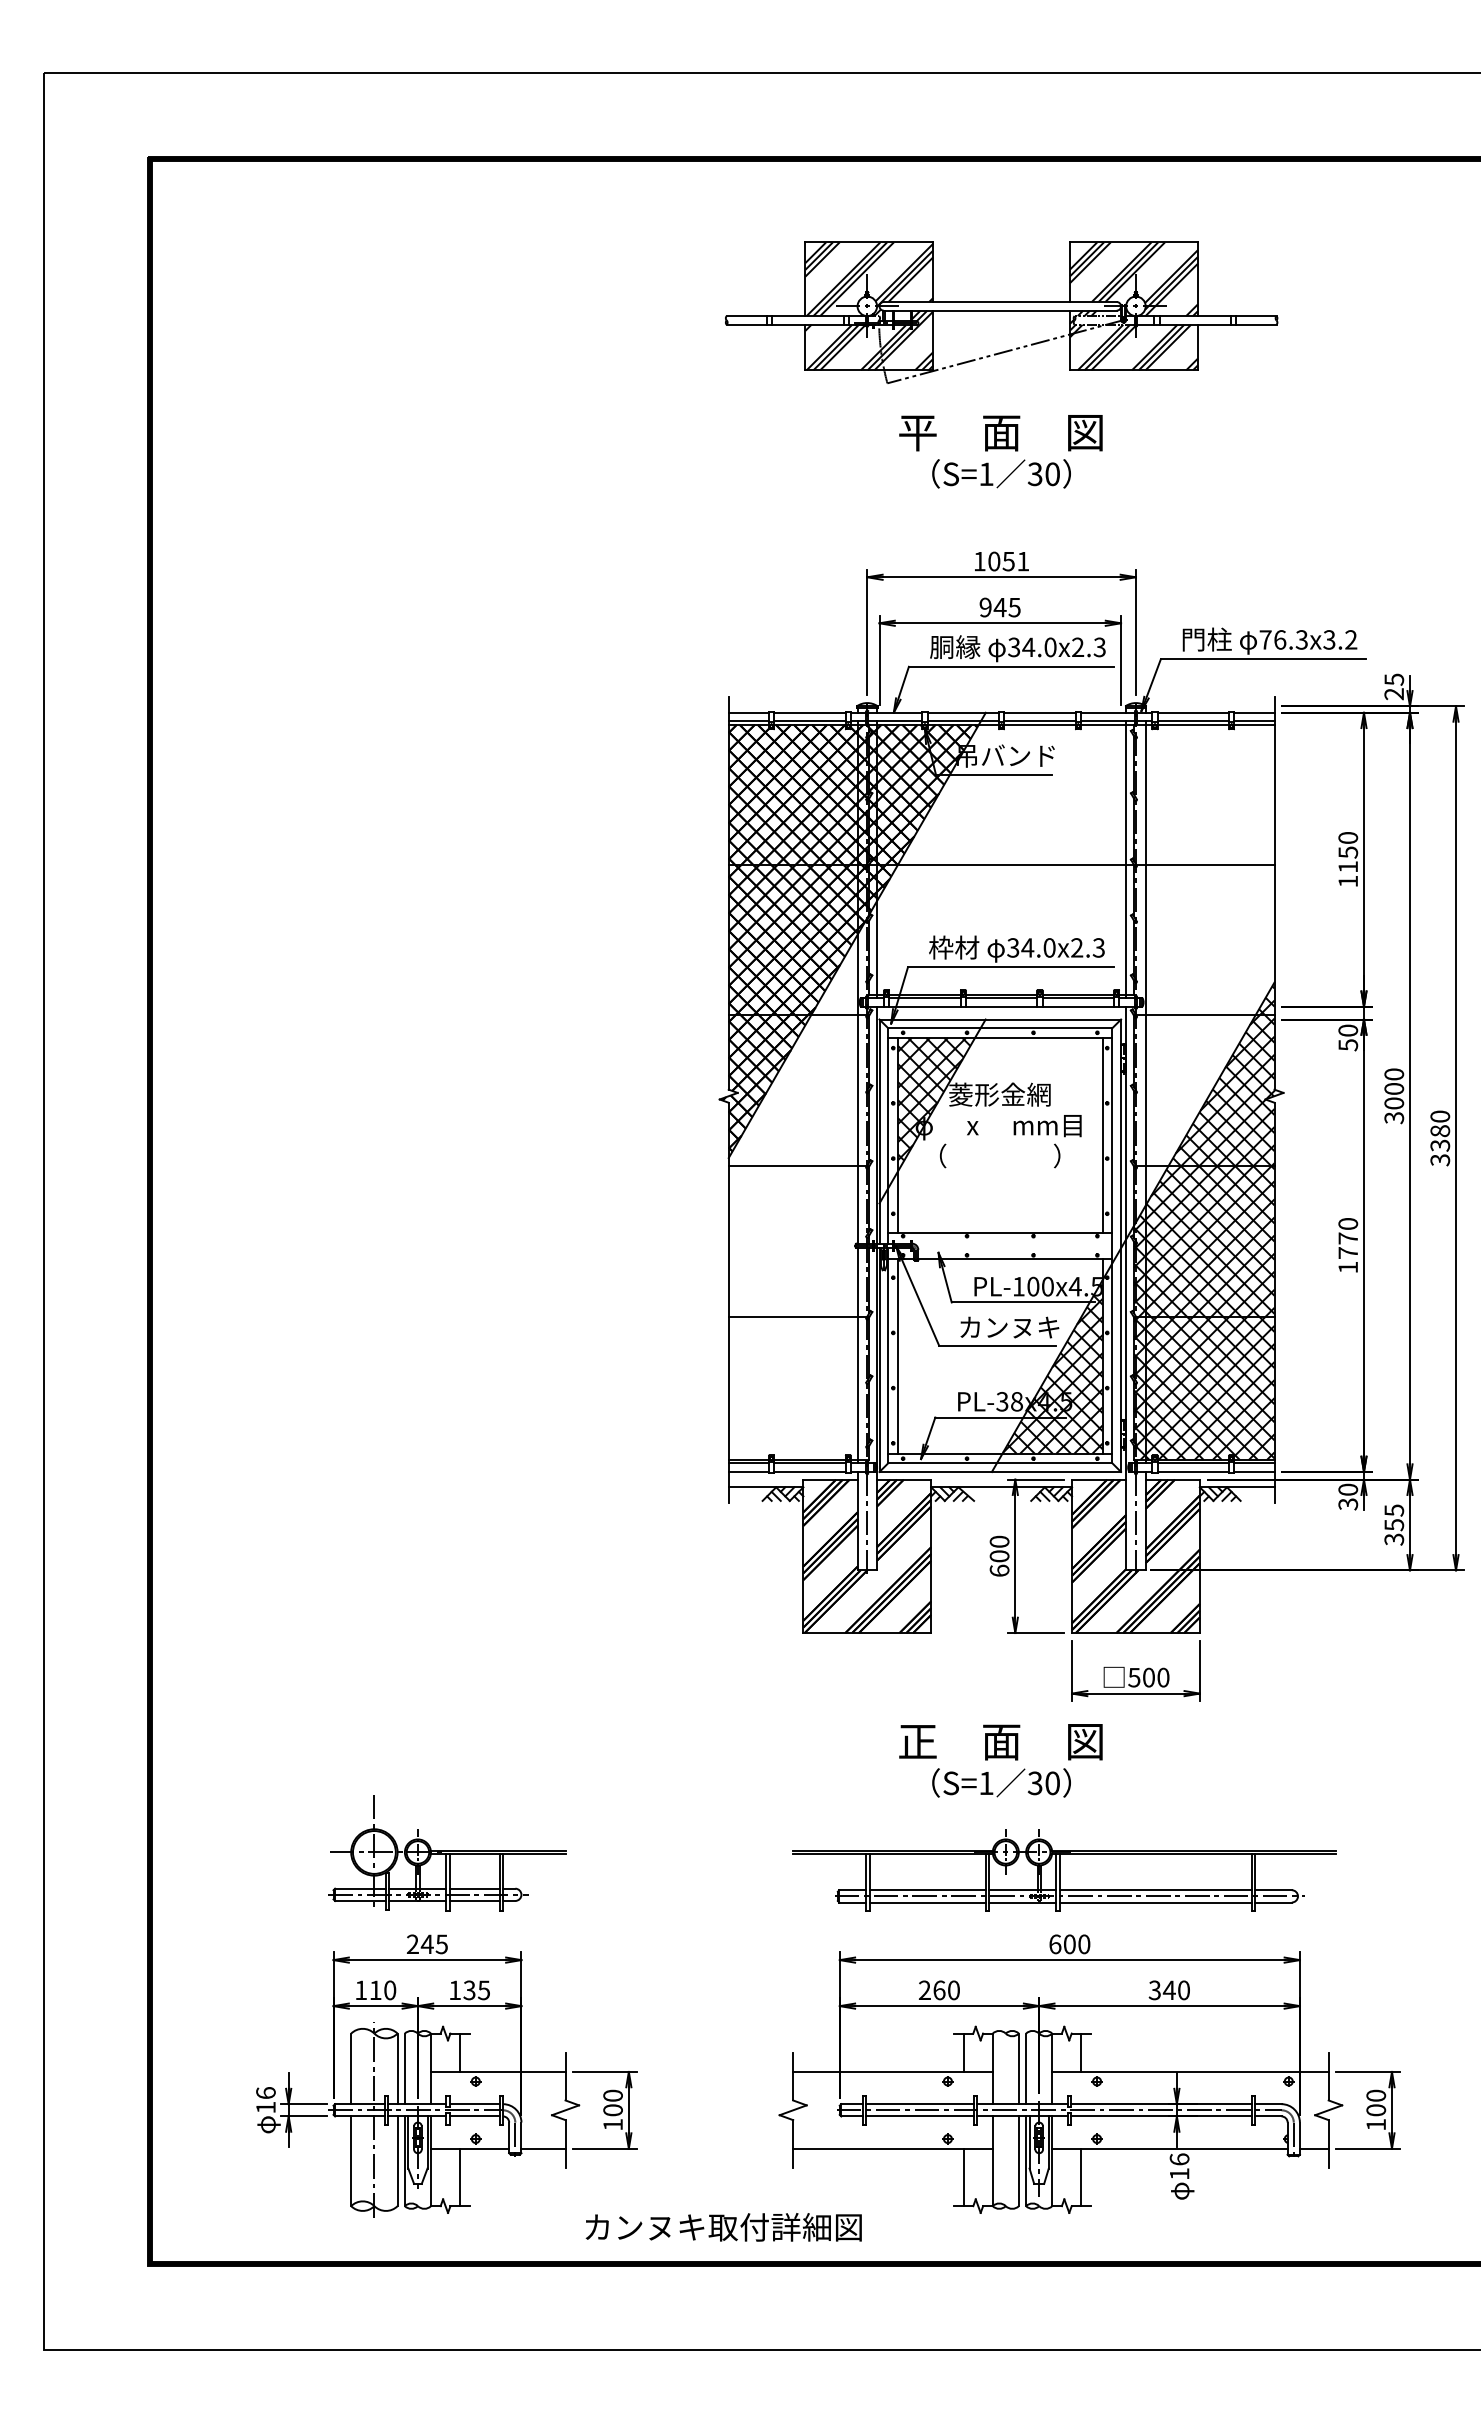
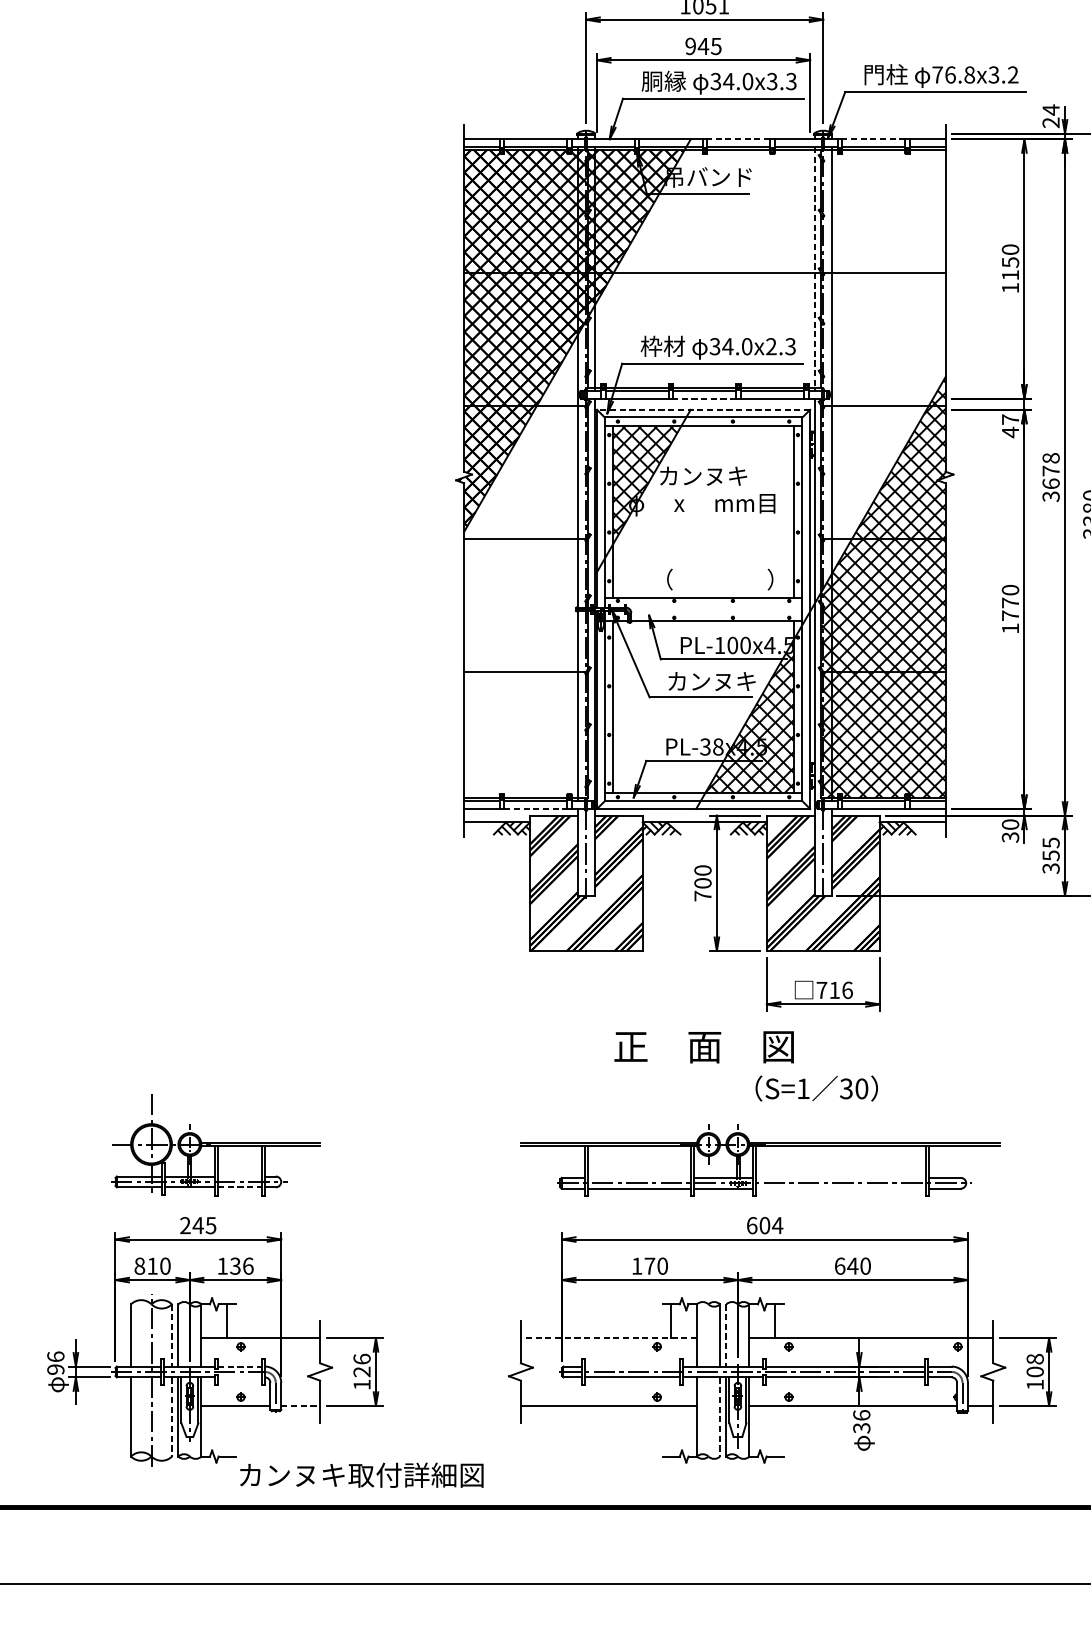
text: (1301, 639) -> (969, 74), 76.3x3.2 -> 76.8x3.2
text: (1077, 647) -> (771, 81), 34.0x2.3 -> 34.0x3.3
text: (1394, 679) -> (1051, 109), 25 -> 24
line: (1039, 712) -> (738, 138), solid -> dashed
line: (1193, 712) -> (874, 138), solid -> dashed
line: (1126, 860) -> (814, 269), solid -> dashed
line: (1001, 1006) -> (704, 398), solid -> dashed
line: (1000, 1019) -> (703, 409), solid -> dashed
text: (1348, 1037) -> (1010, 425), 50 -> 47
text: (1394, 1088) -> (1051, 470), 3000 -> 3678
text: (999, 1094) -> (702, 475), 菱形金網 -> カンヌキ
text: (1000, 1155) -> (720, 579), moved
line: (809, 1471) -> (535, 808), solid -> dashed
text: (999, 1570) -> (702, 895), 600 -> 700
text: (1148, 1677) -> (834, 990), 500 -> 716
text: (1001, 1782) -> (816, 1088), moved
line: (474, 1888) -> (239, 1176), removed
line: (927, 1890) -> (639, 1178), removed
line: (1155, 1890) -> (840, 1178), removed
line: (475, 1900) -> (240, 1186), solid -> dashed
line: (1155, 1902) -> (840, 1188), removed
text: (1083, 1944) -> (777, 1225), 600 -> 604
text: (361, 1990) -> (140, 1266), 110 -> 810
text: (483, 1990) -> (247, 1266), 135 -> 136
text: (931, 1990) -> (642, 1266), 260 -> 170
text: (1154, 1990) -> (839, 1266), 340 -> 640
line: (397, 2069) -> (171, 1336), solid -> dashed
line: (1026, 2069) -> (726, 1336), solid -> dashed
line: (892, 2071) -> (608, 1337), solid -> dashed
text: (1376, 2095) -> (1035, 1358), 100 -> 108
text: (612, 2102) -> (361, 1365), 100 -> 126
line: (475, 2104) -> (240, 1366), solid -> dashed
line: (920, 2104) -> (633, 1366), removed
text: (265, 2107) -> (55, 1369), 16 -> 96
line: (474, 2116) -> (239, 1377), removed
line: (543, 2148) -> (300, 1405), solid -> dashed
line: (397, 2161) -> (171, 1417), solid -> dashed
line: (1018, 2161) -> (719, 1417), solid -> dashed
text: (1179, 2174) -> (861, 1428), 16 -> 36
line: (460, 2177) -> (227, 1431), removed
line: (963, 2177) -> (671, 1431), removed
line: (1081, 2177) -> (775, 1431), removed
text: (723, 2227) -> (361, 1475), moved

